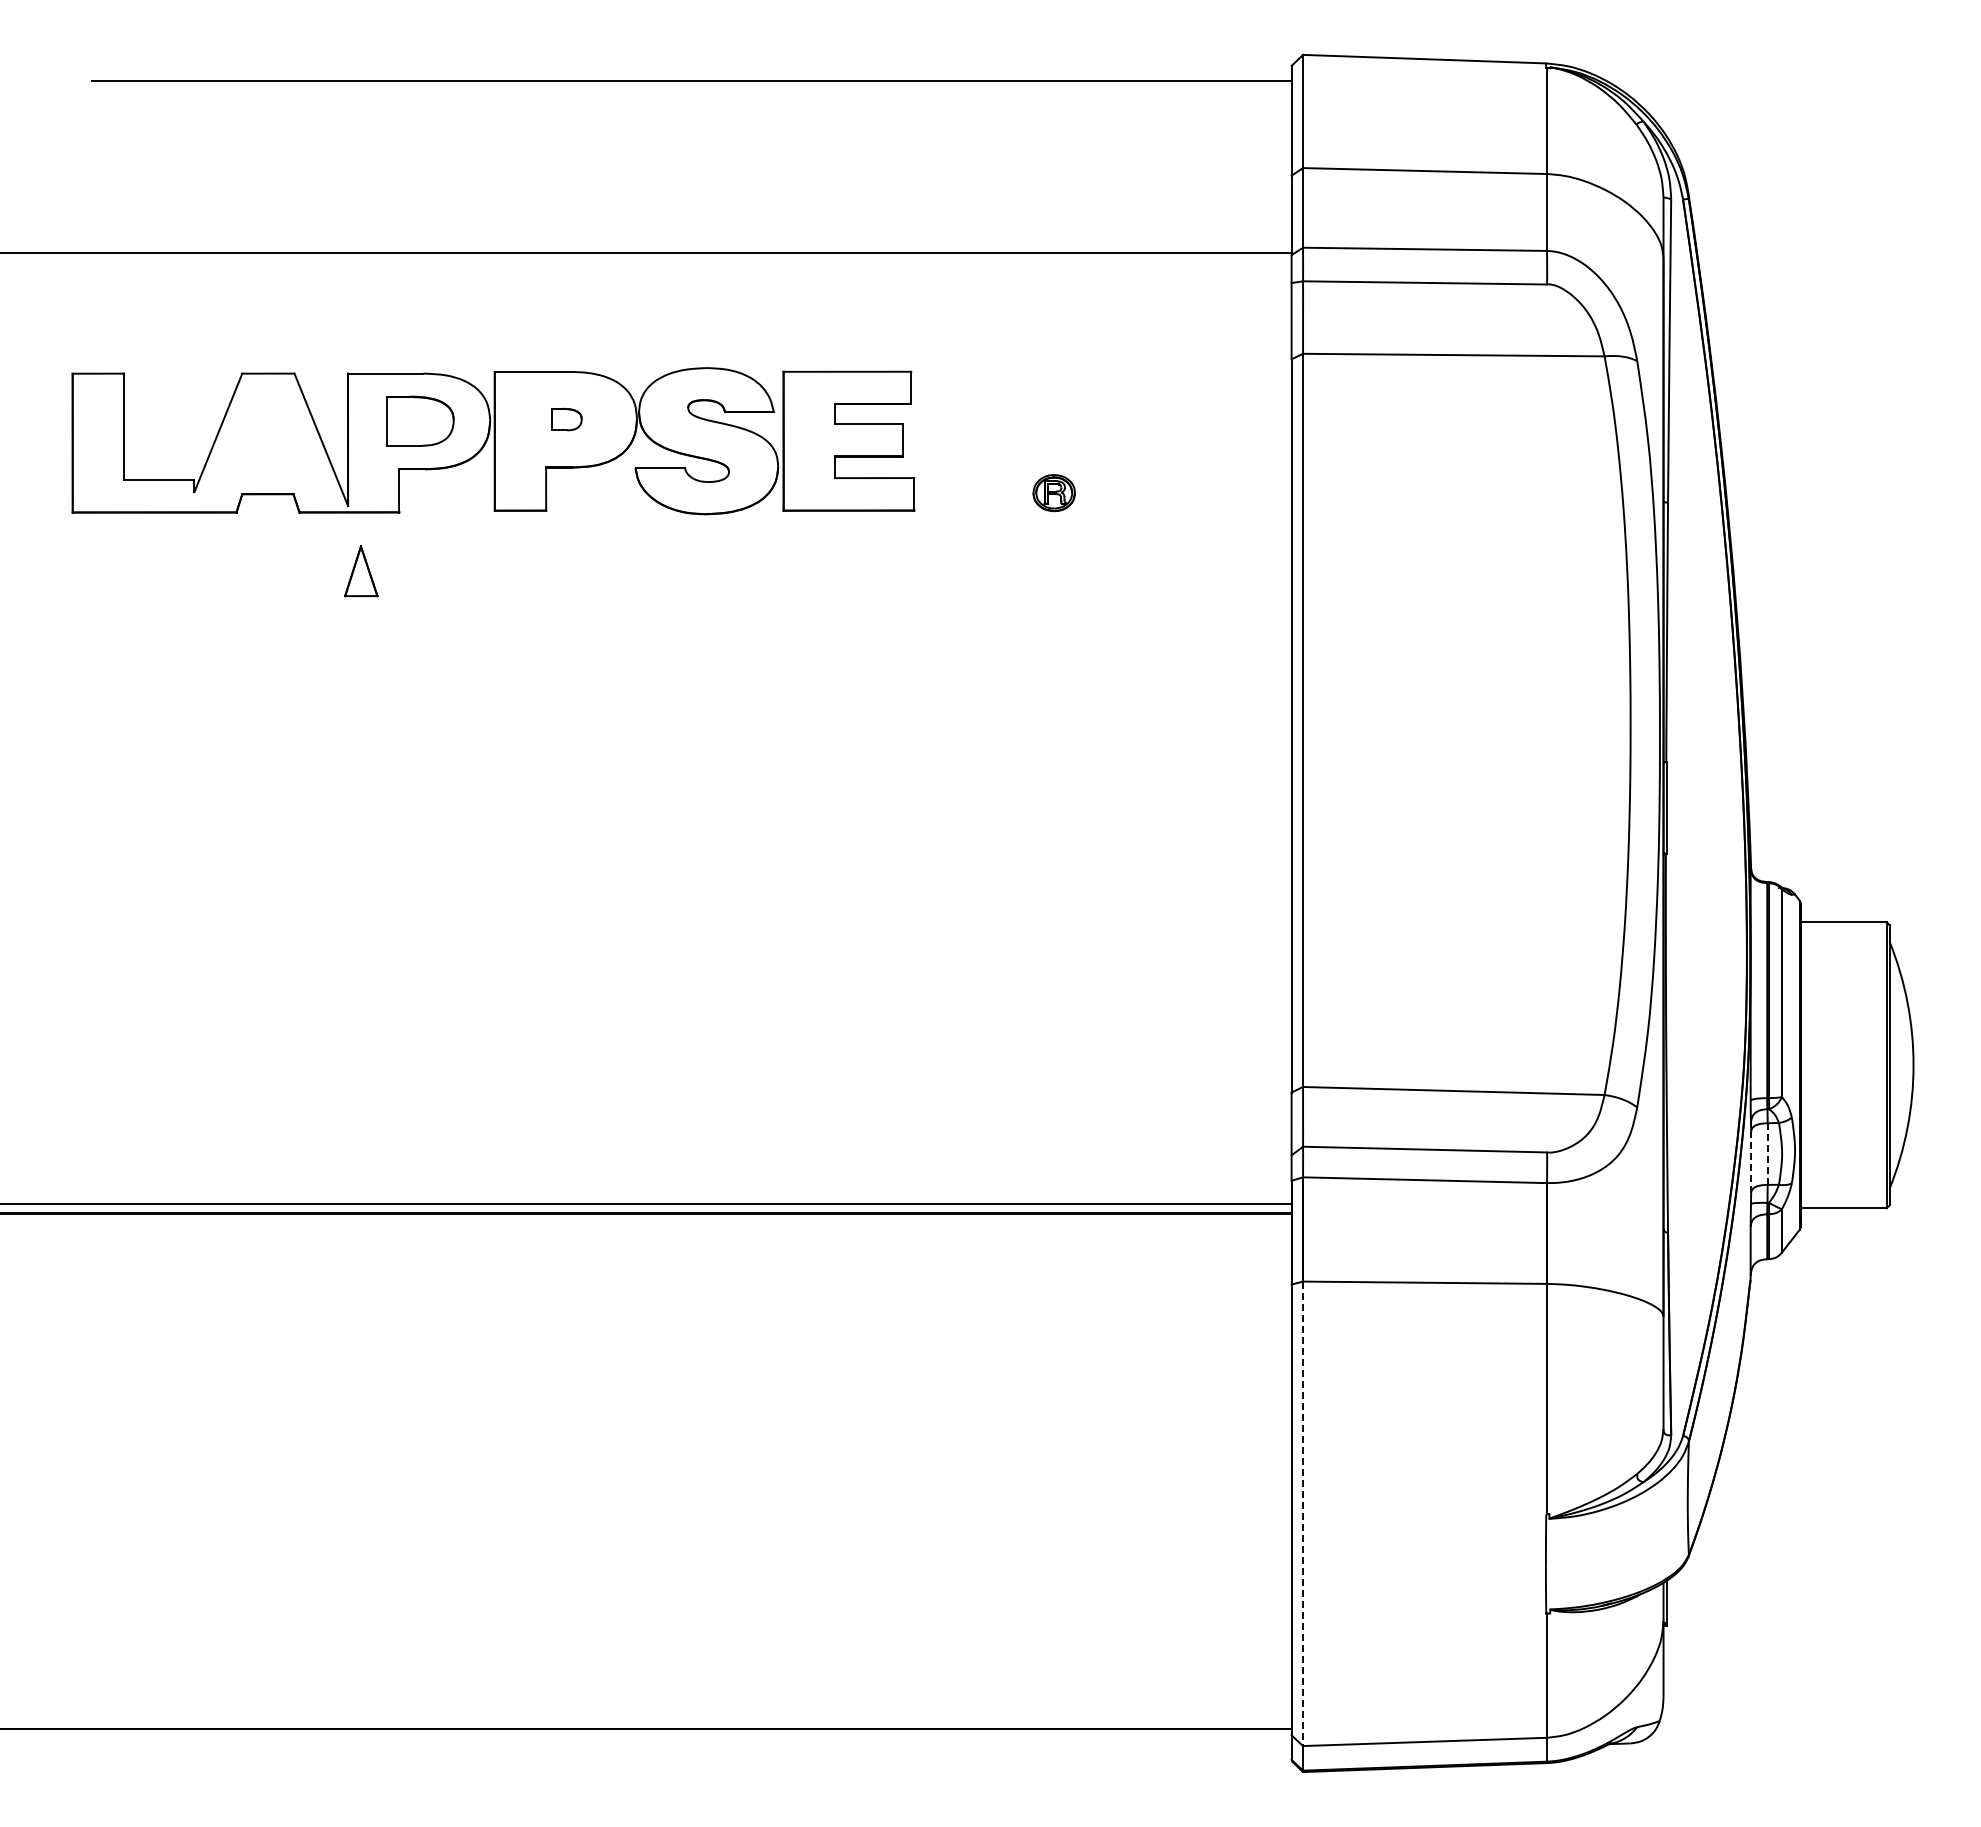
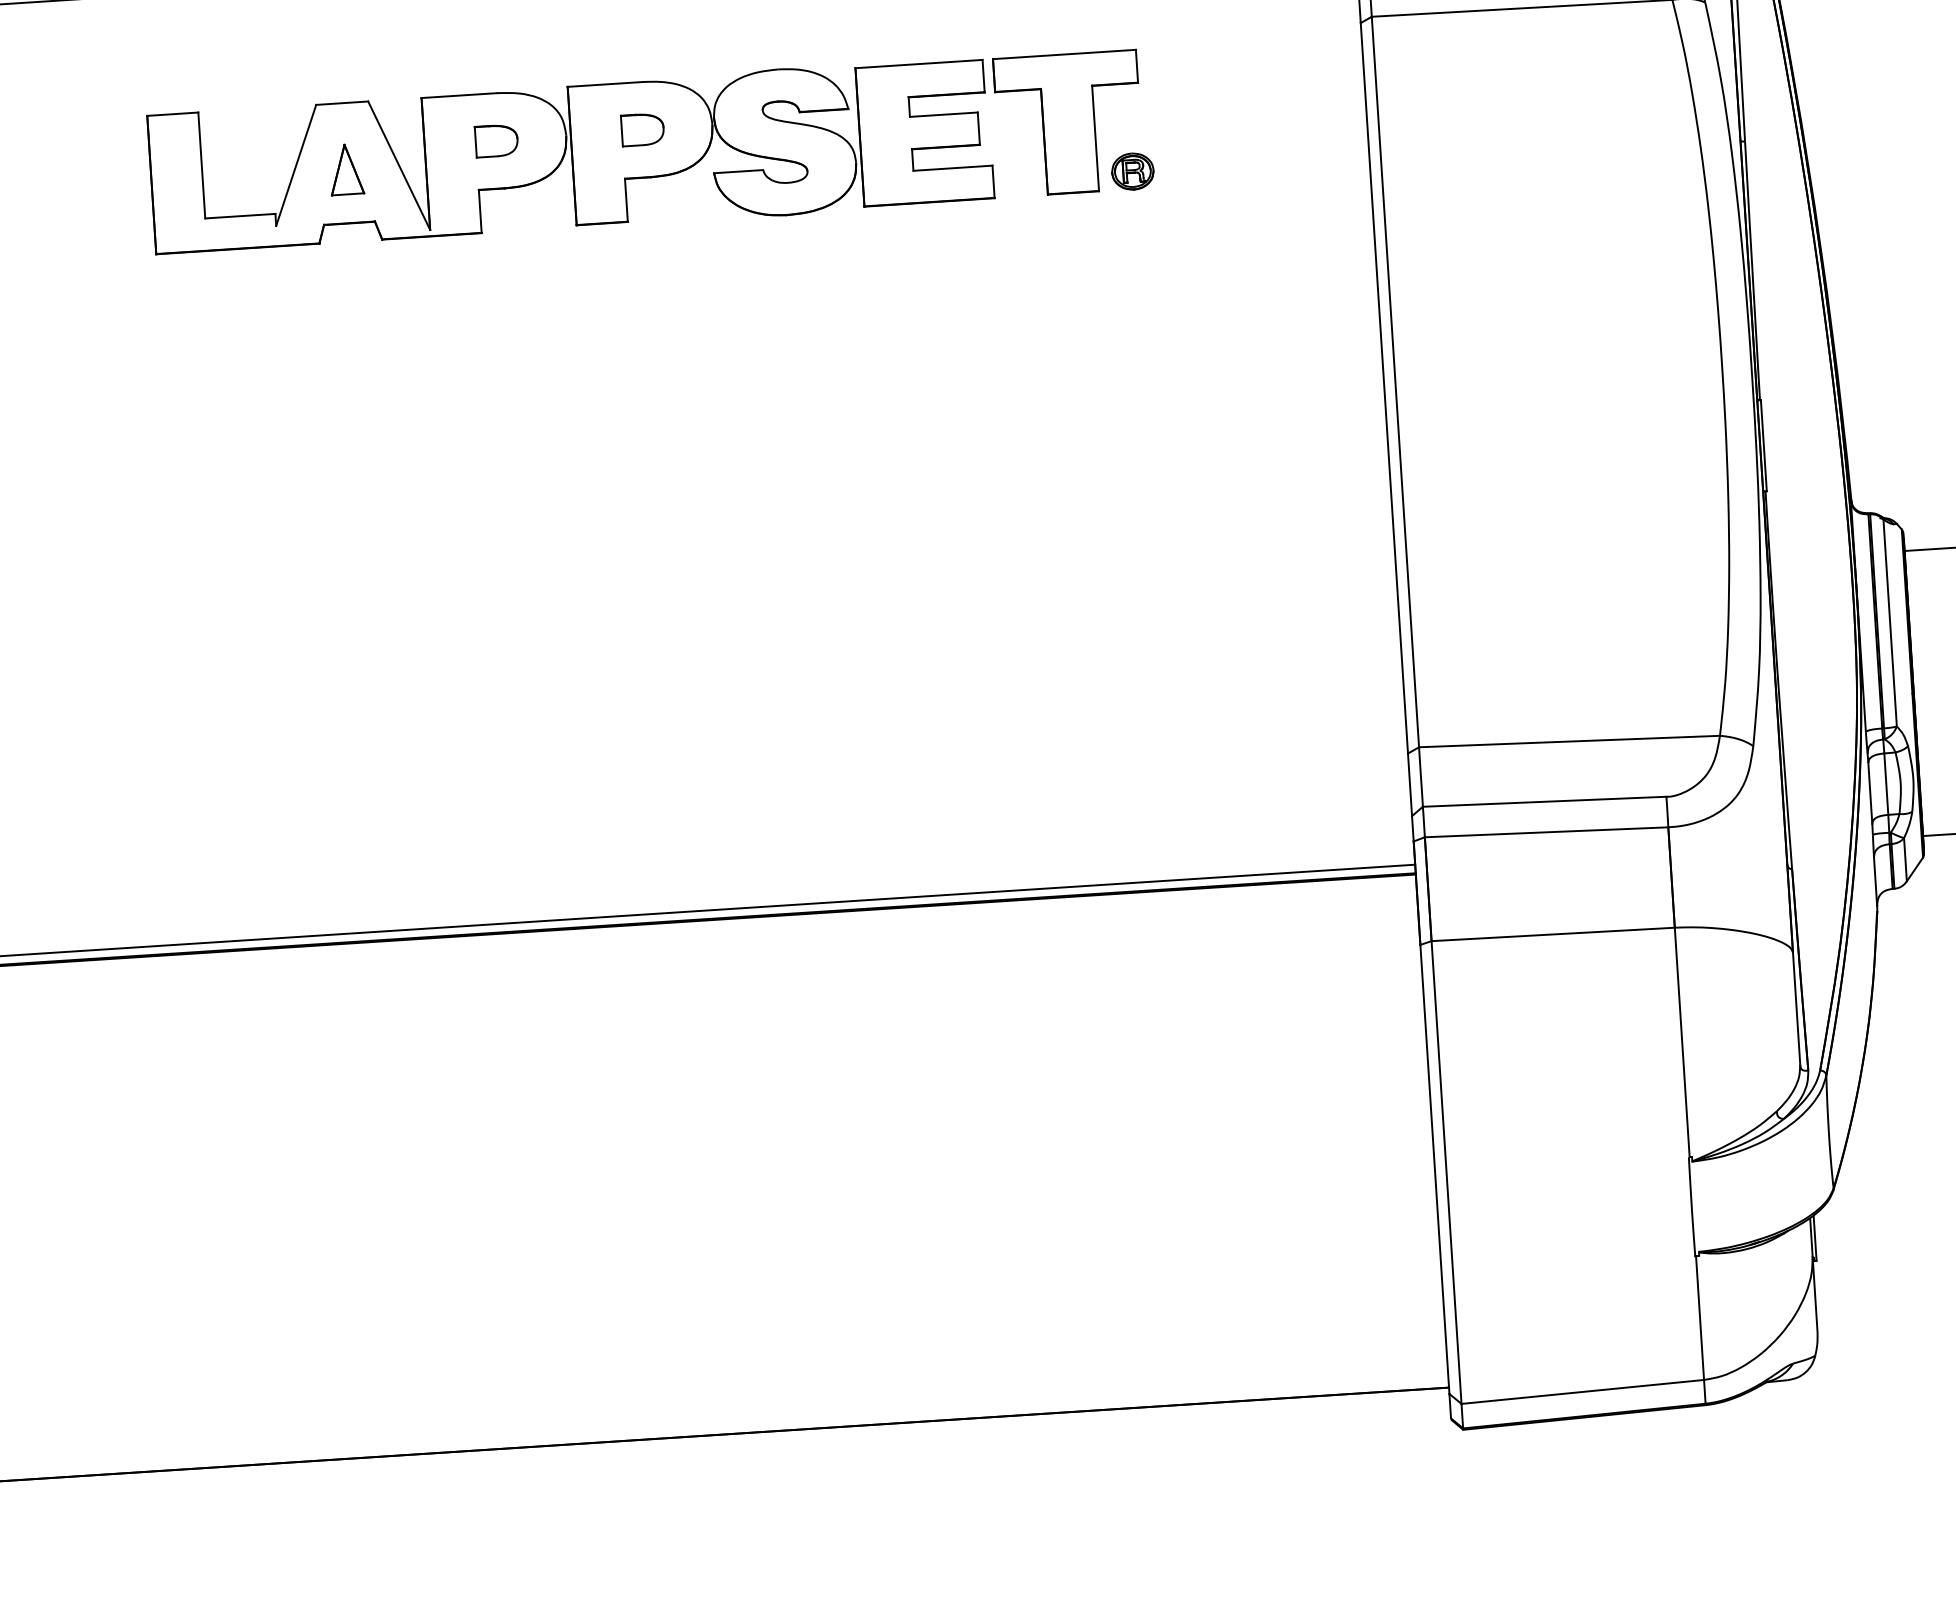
part: (566, 419) -> (642, 129), size x1.43
part: (420, 421) -> (496, 141), size x0.62
part: (993, 440) -> (1068, 123), added
part: (361, 571) -> (346, 169), moved
line: (1767, 1154) -> (1886, 784), dashed -> solid
line: (1751, 1162) -> (1870, 793), dashed -> solid
line: (1303, 1514) -> (1447, 1173), dashed -> solid

